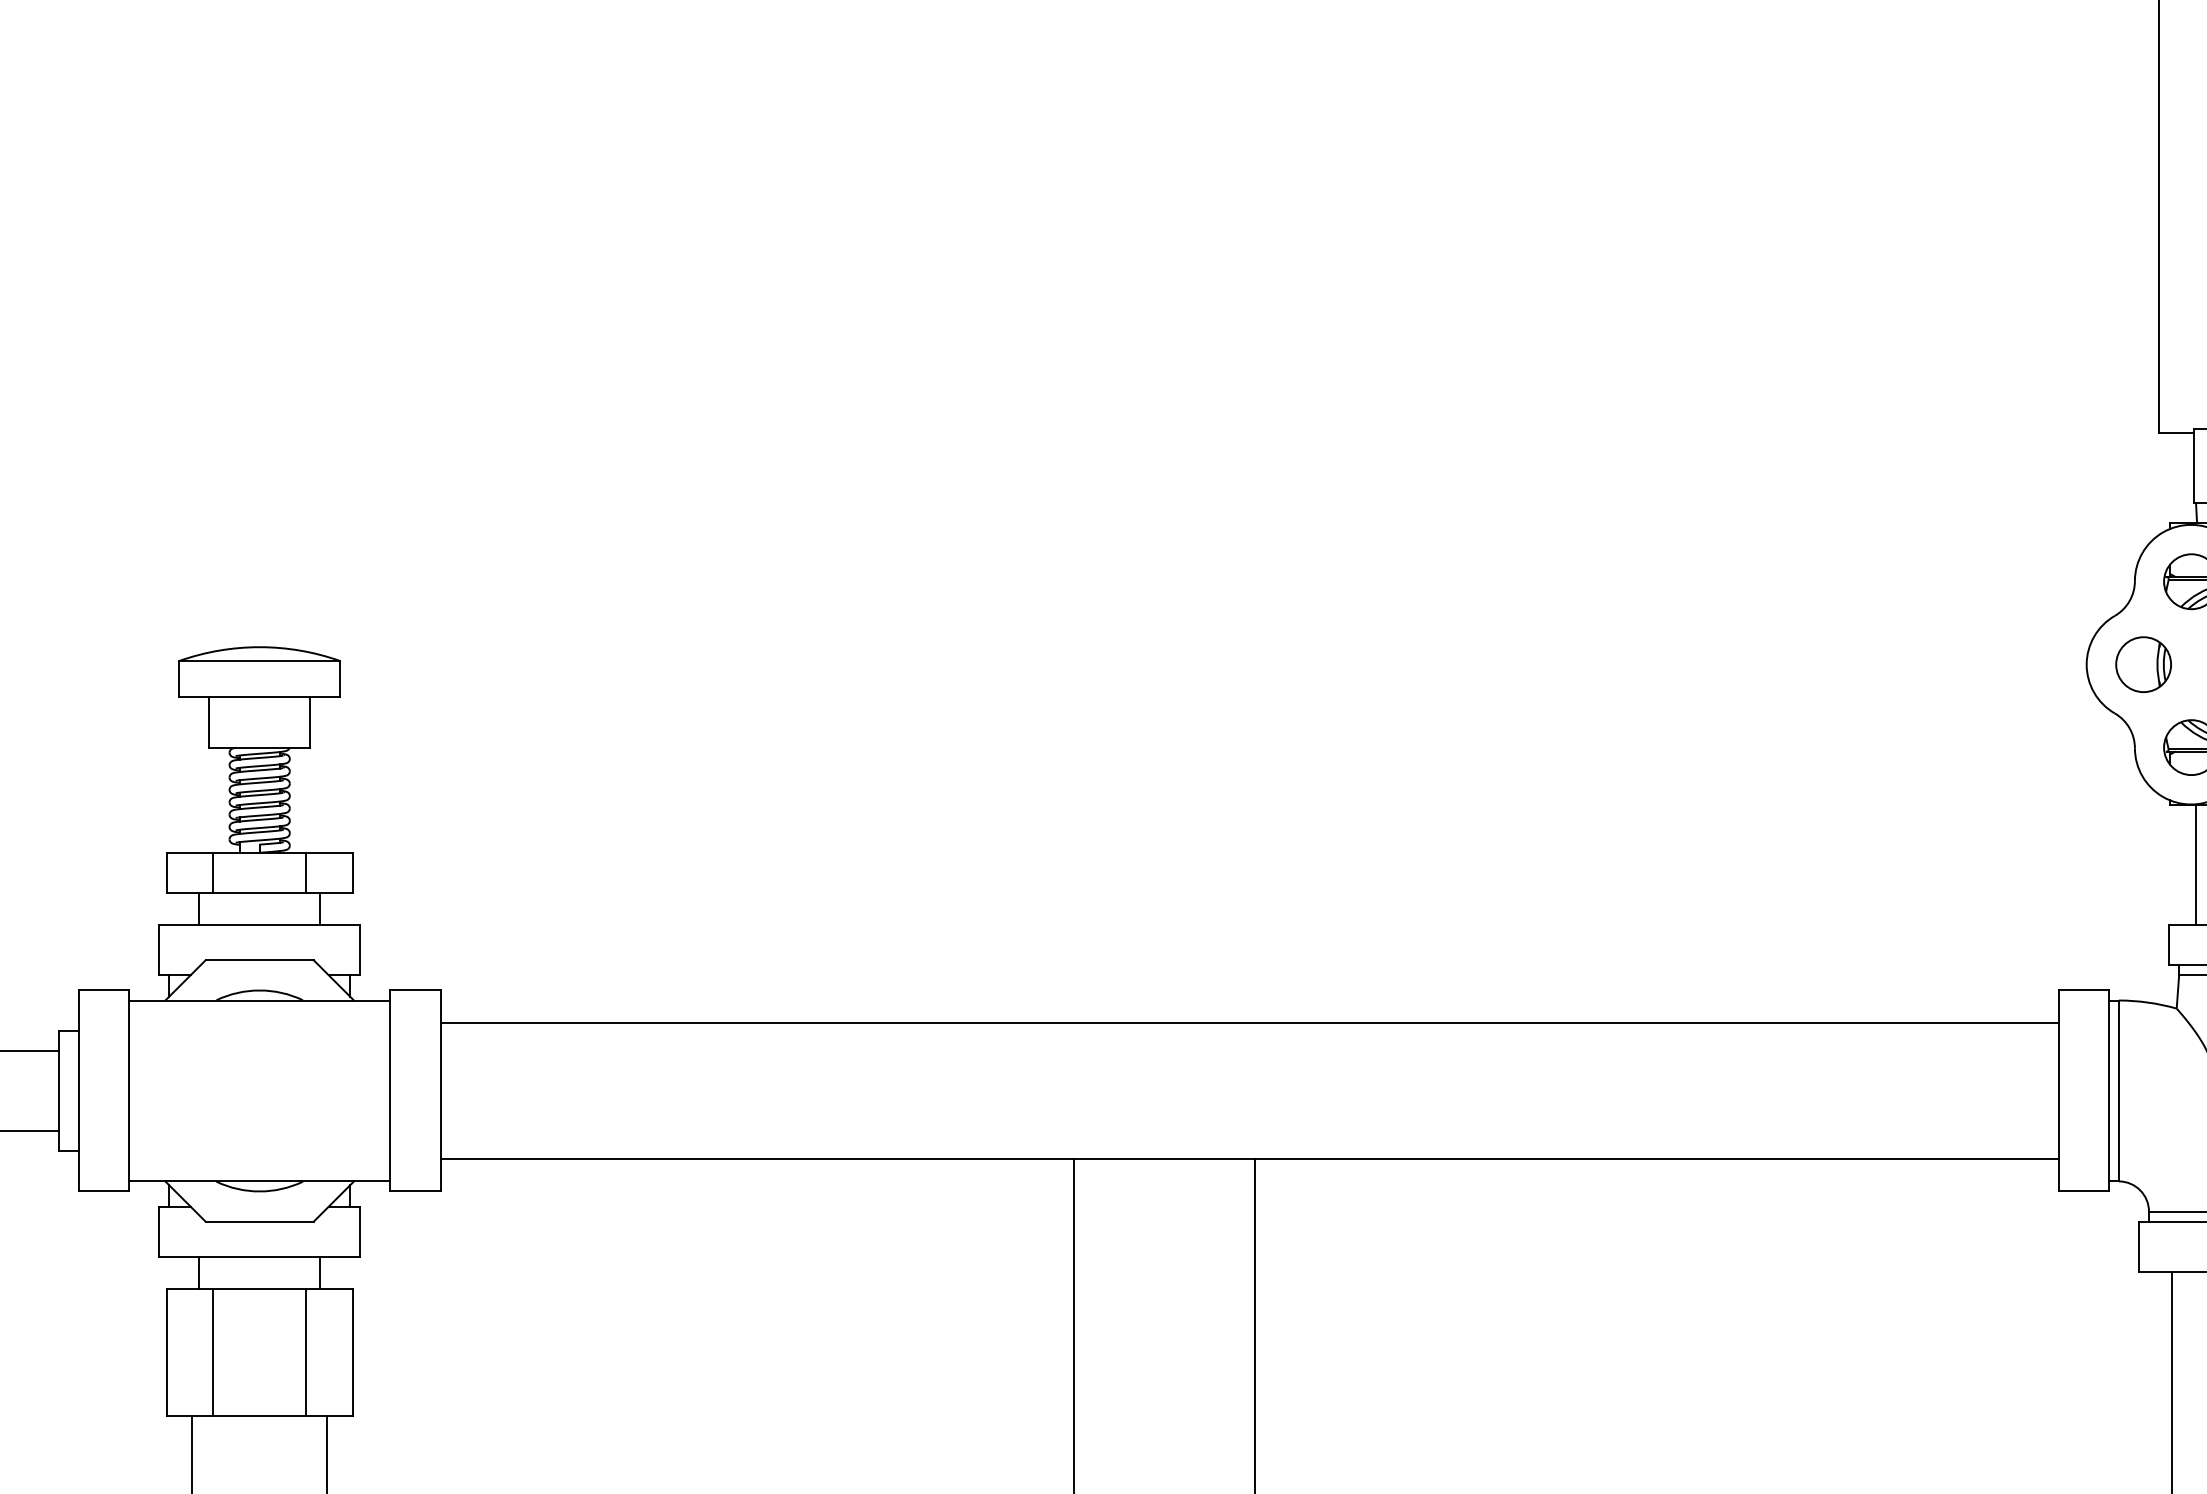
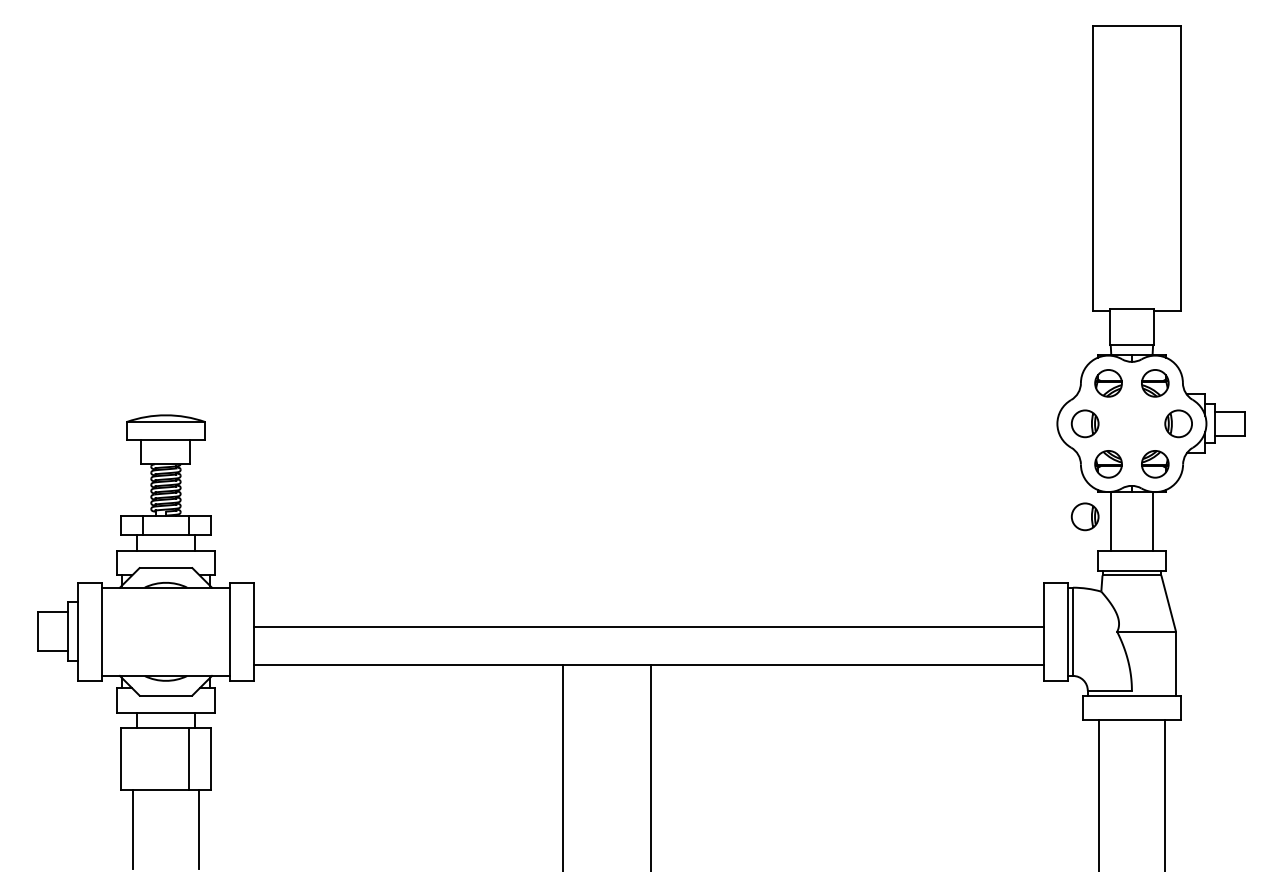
part: (2142, 854) -> (1084, 516), added
line: (1248, 1022) -> (648, 626), moved
line: (213, 1352) -> (143, 759), removed

